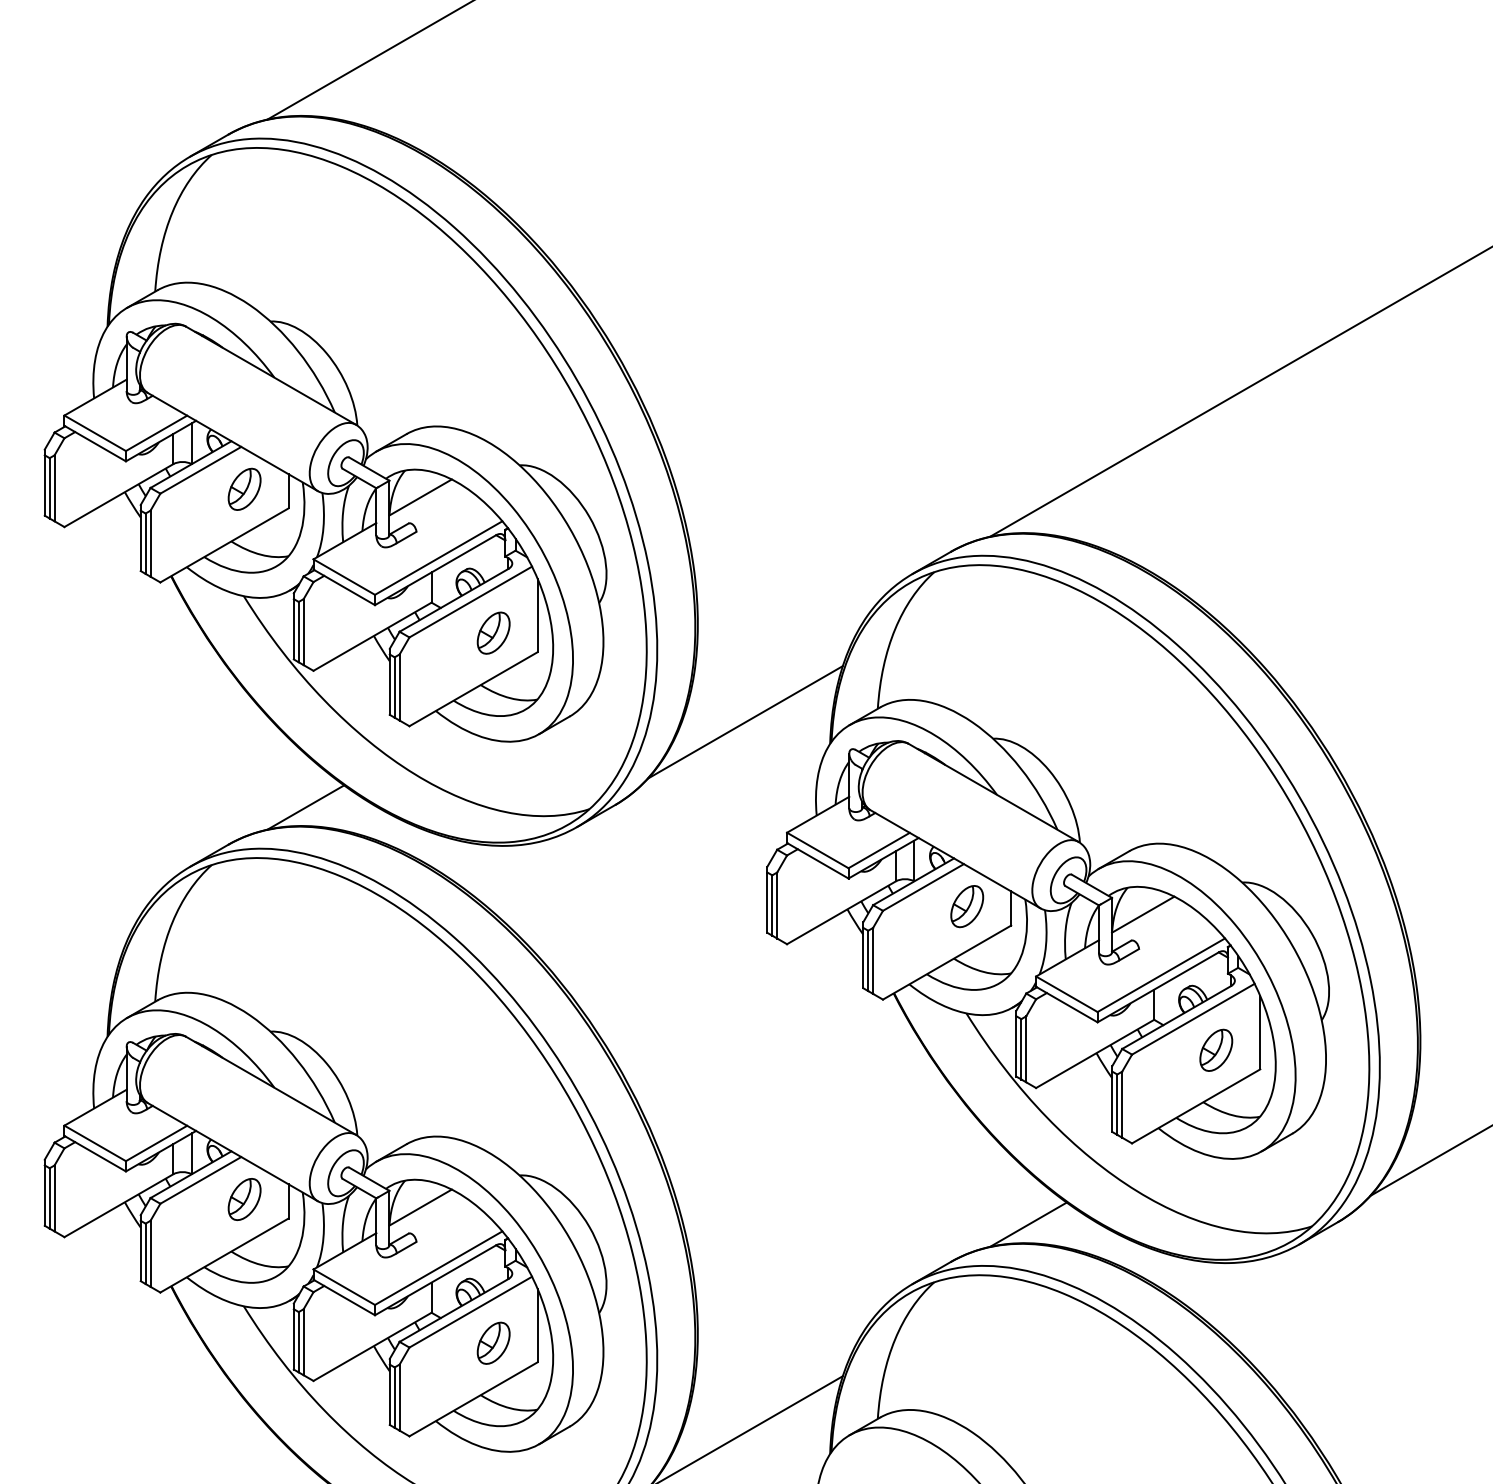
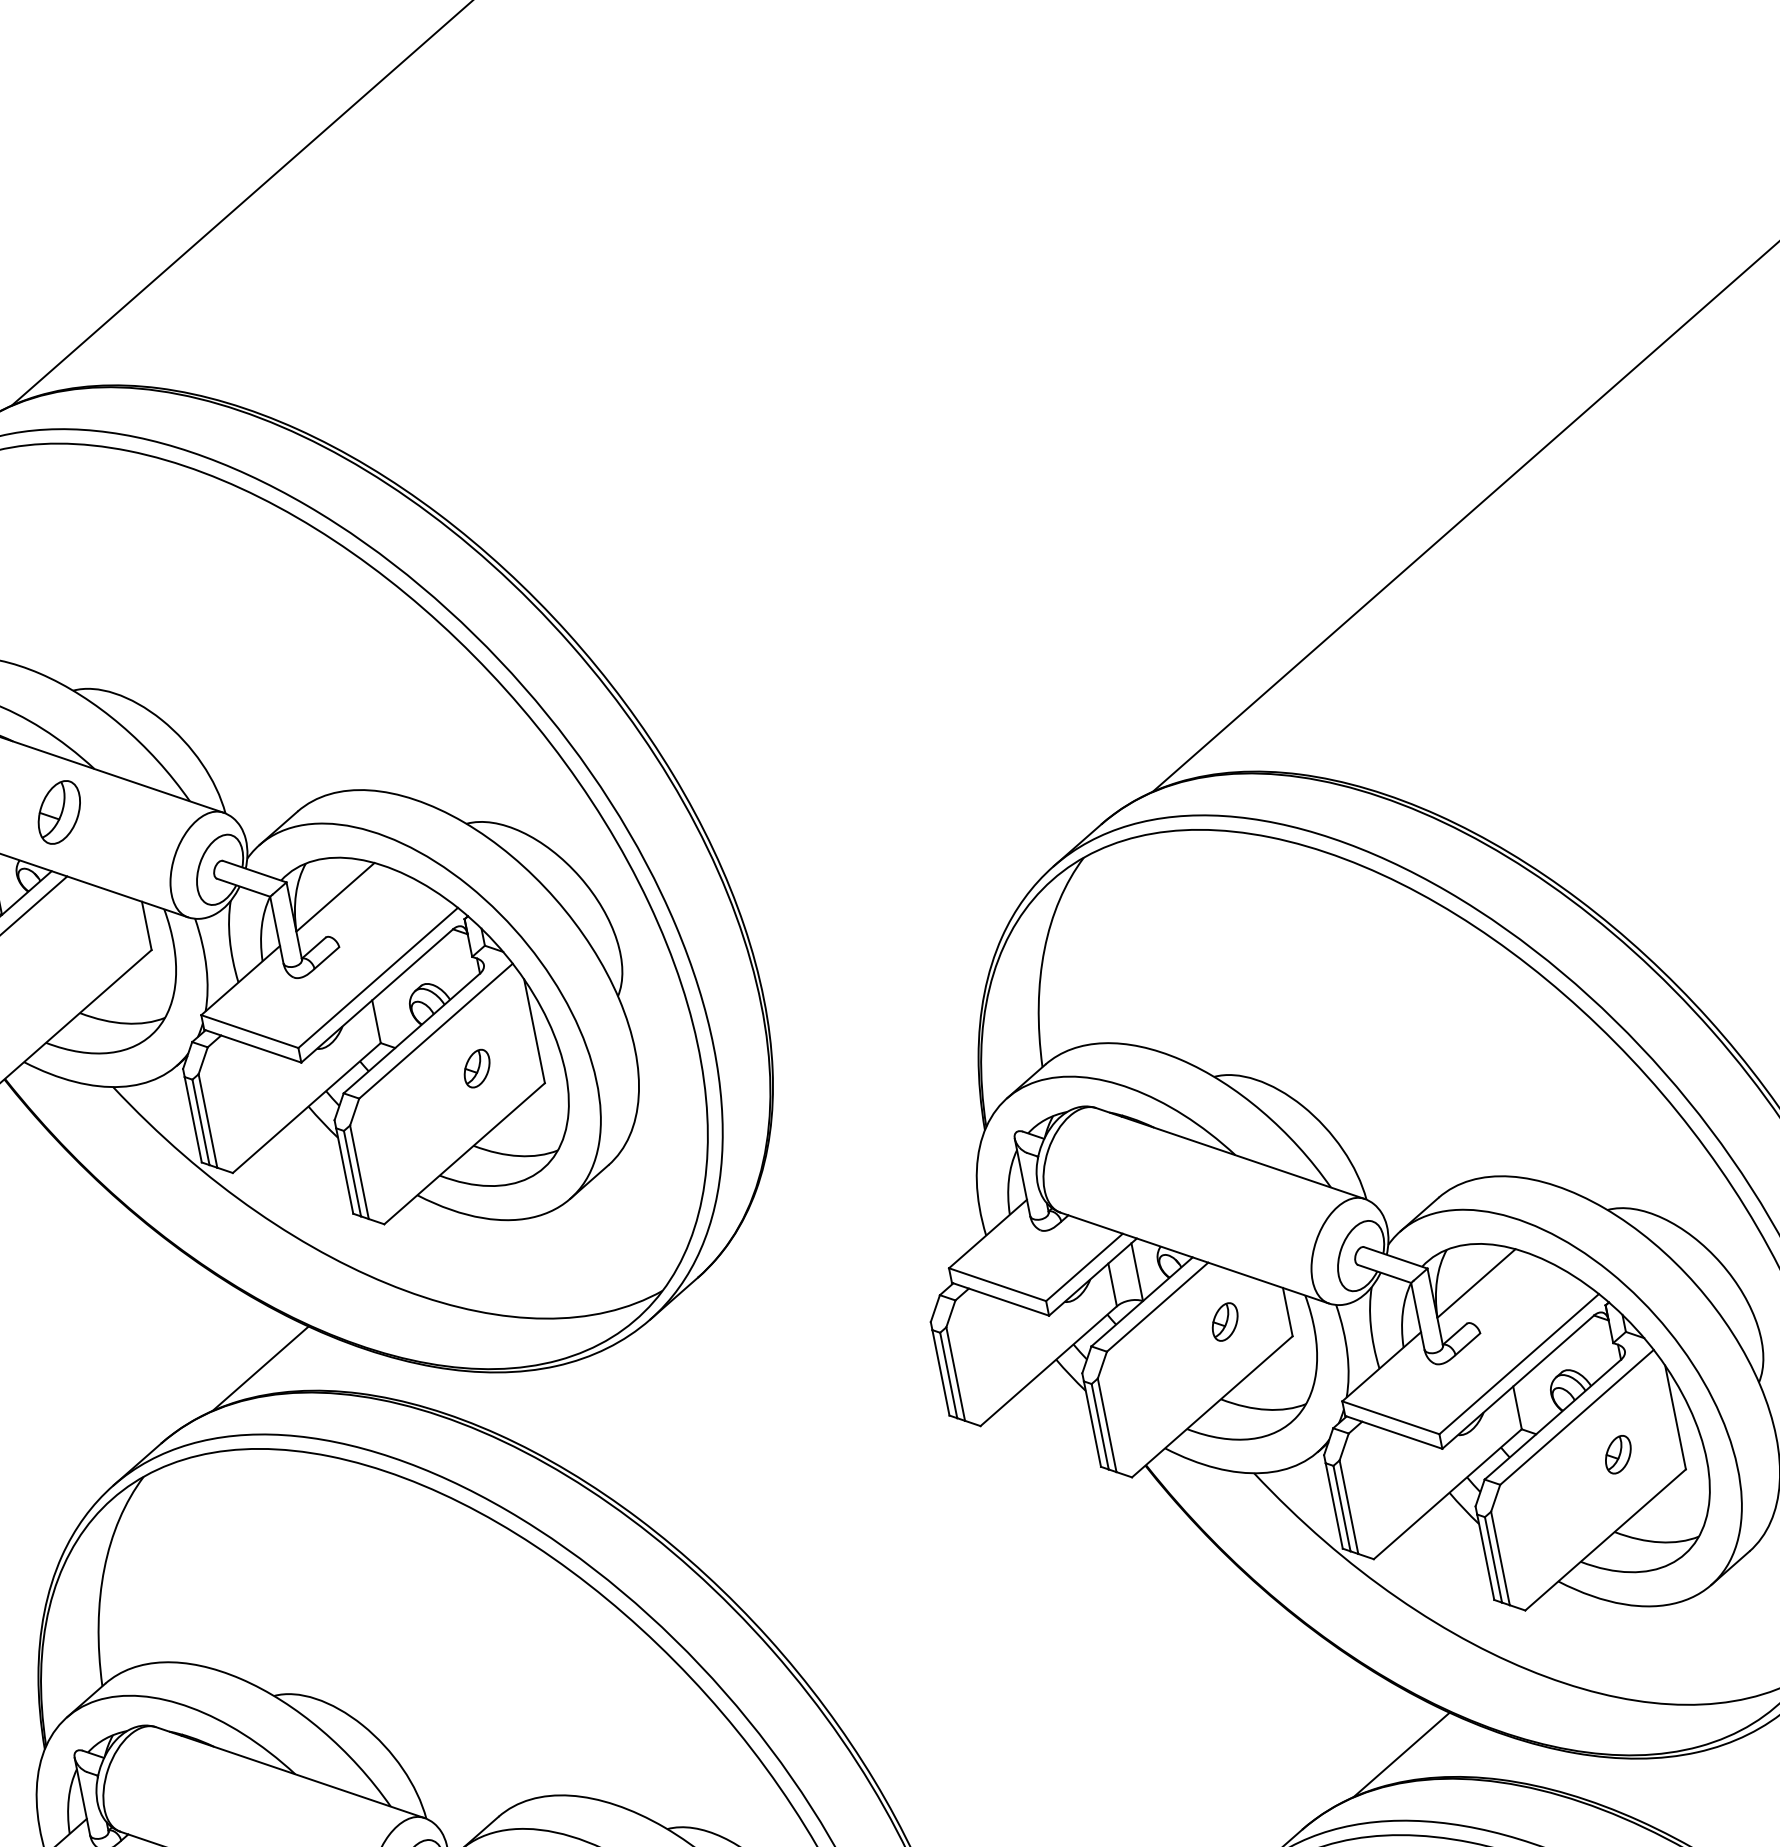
part: (244, 488) -> (58, 811), moved
part: (493, 632) -> (476, 1067), size x0.6
line: (745, 722) -> (859, 1123), removed
part: (967, 906) -> (1225, 1321), size x0.6
part: (1216, 1049) -> (1618, 1453), size x0.6

